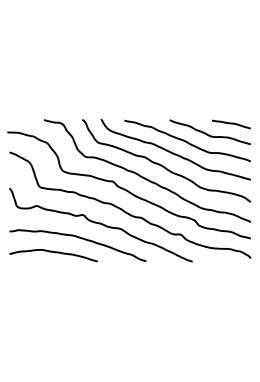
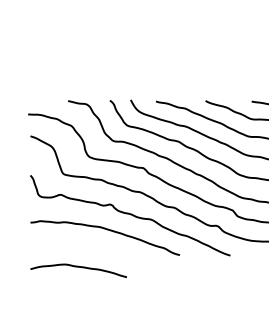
curve: (55, 253) -> (80, 268), moved

